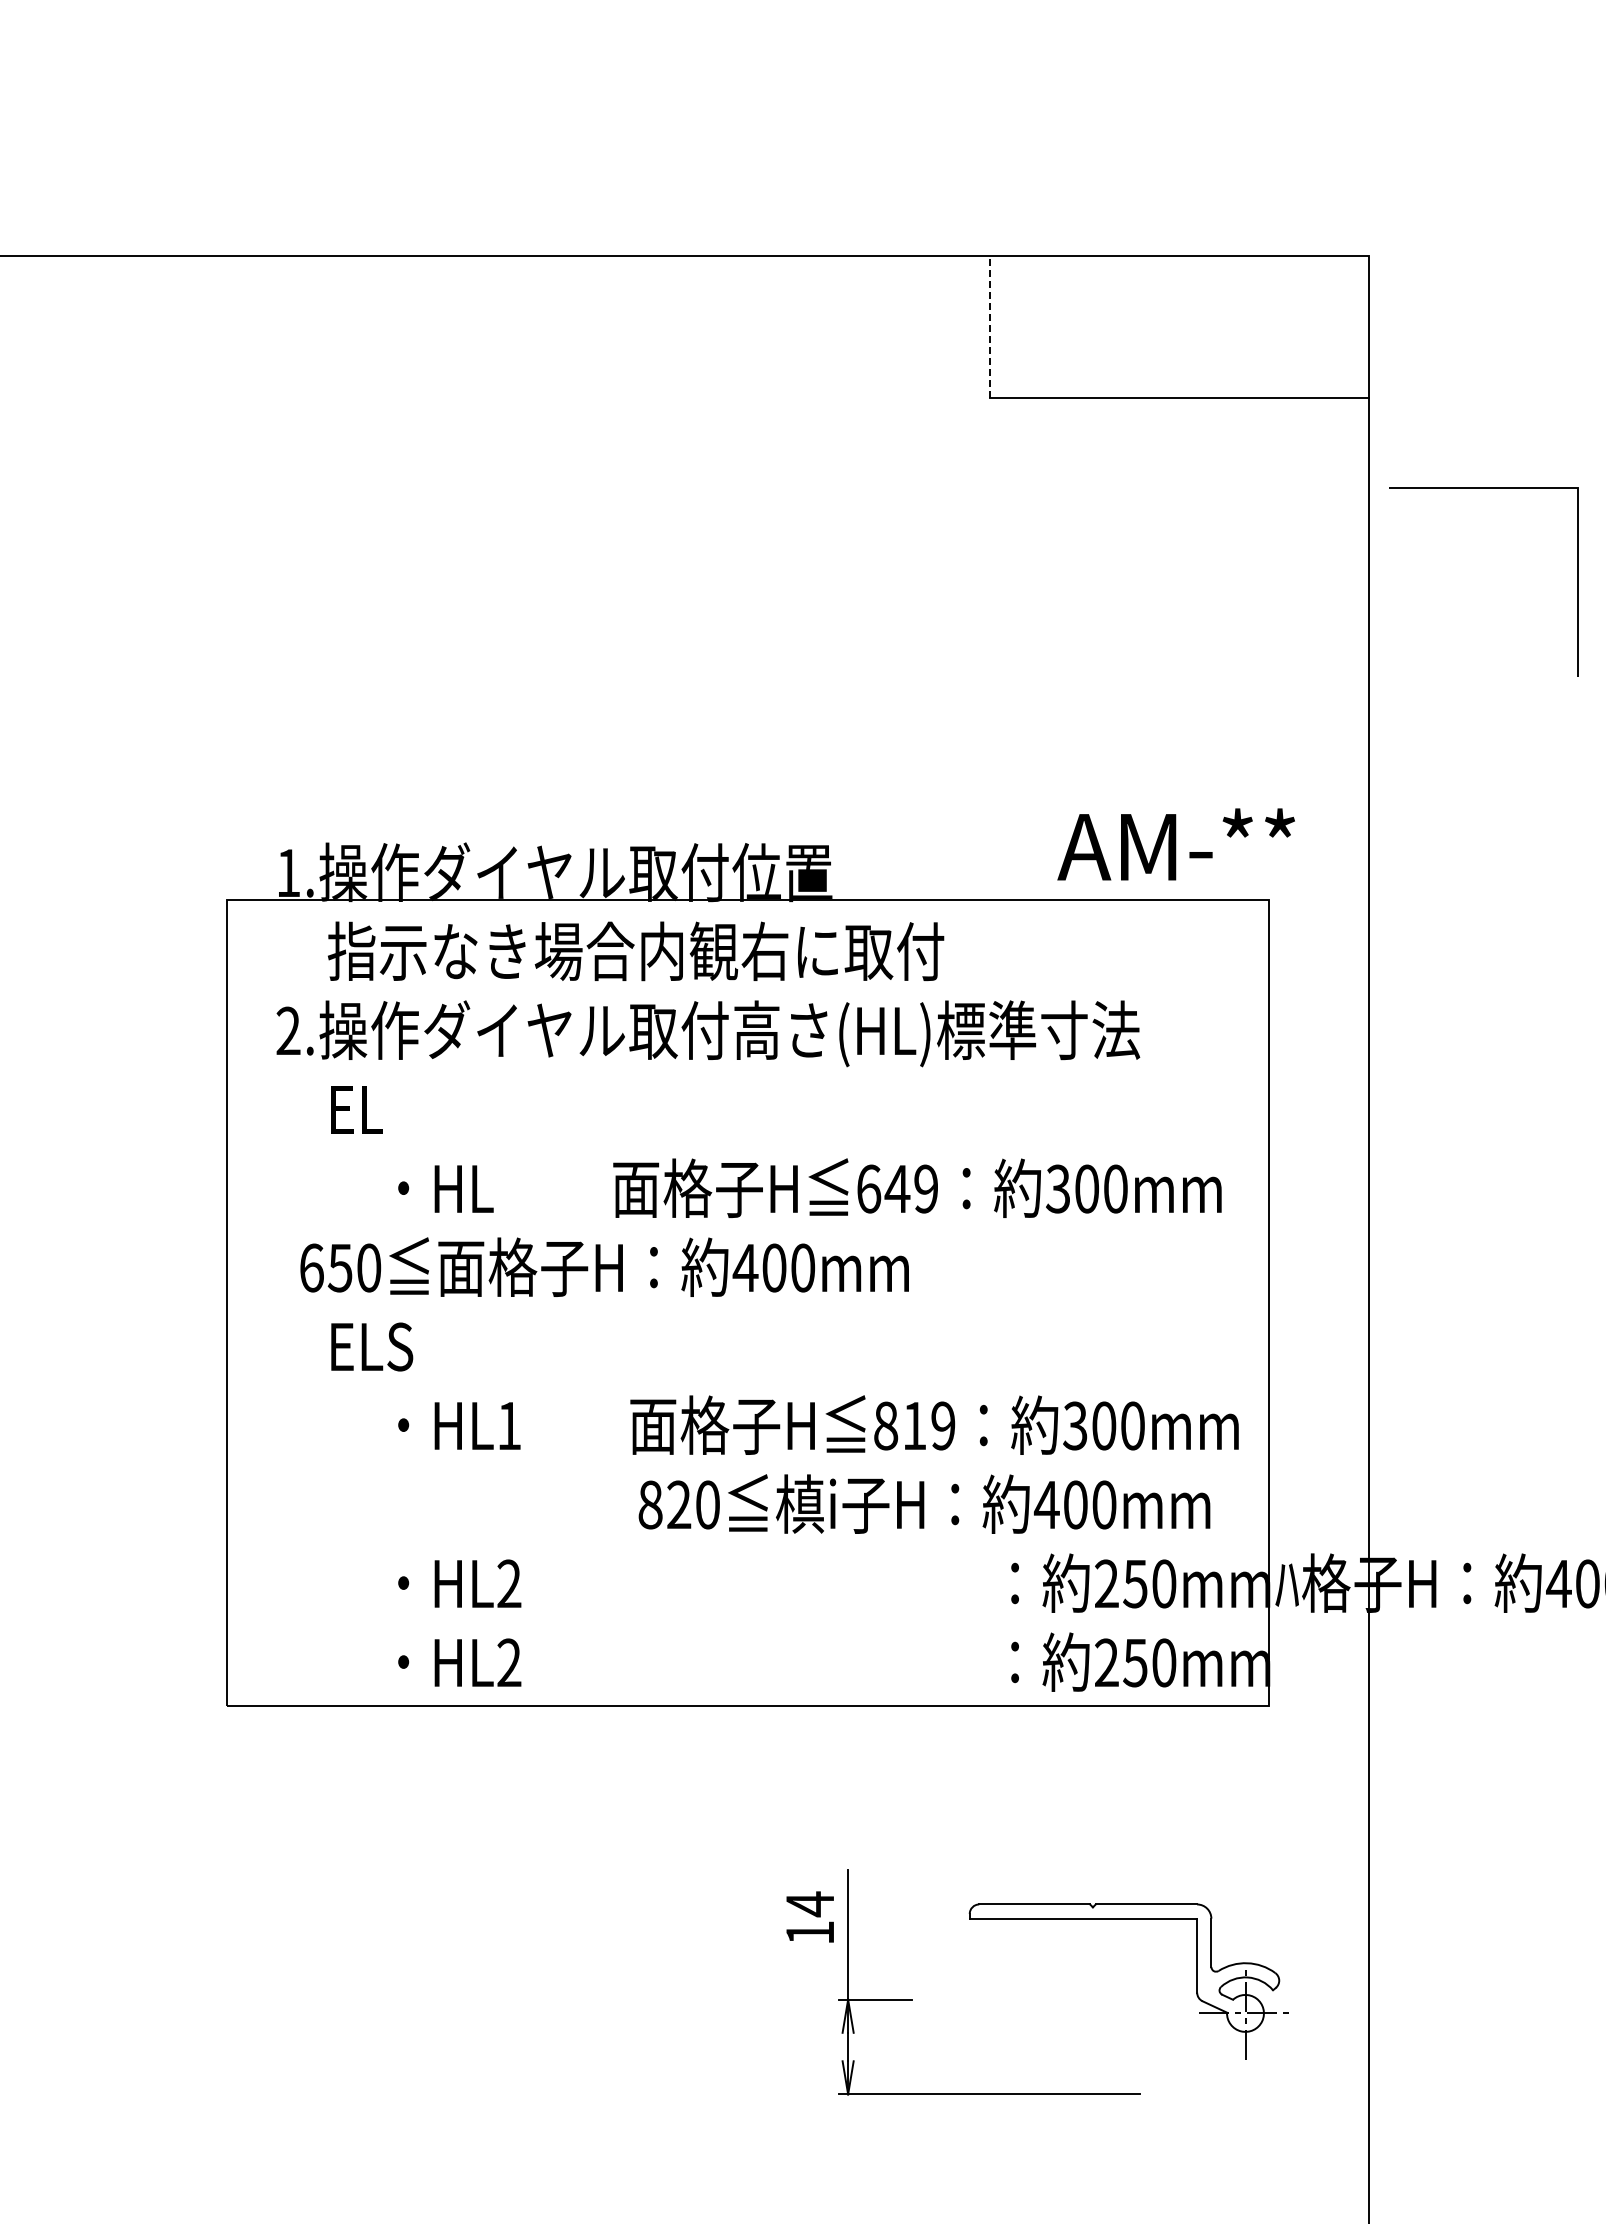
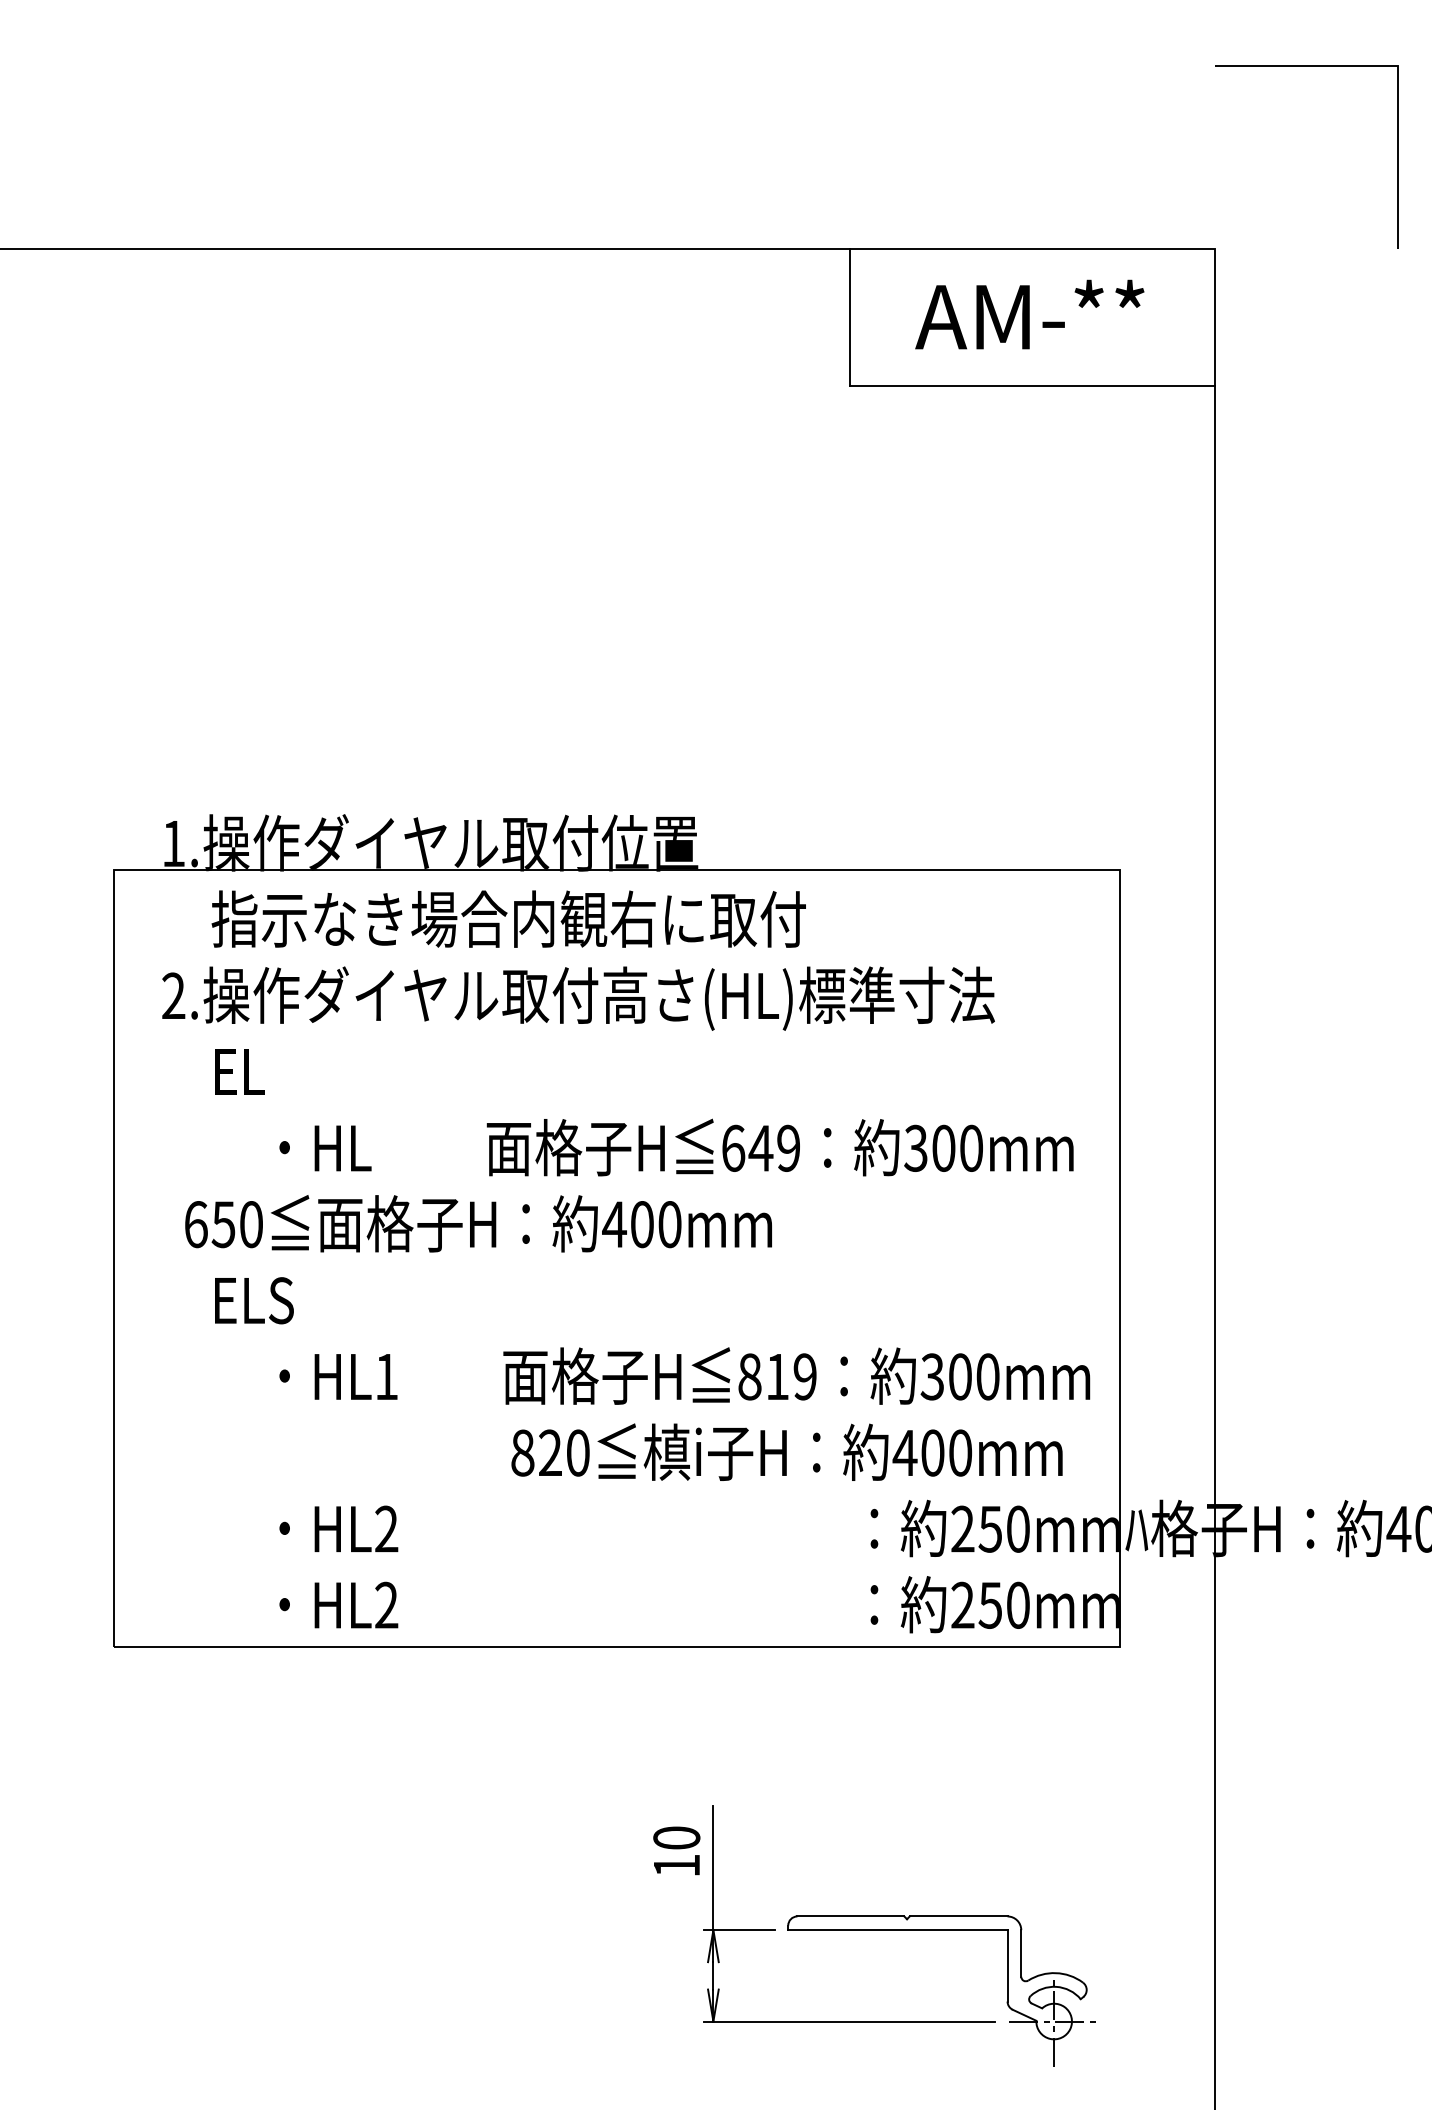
line: (989, 326) -> (849, 316), dashed -> solid
line: (1483, 488) -> (1306, 66), moved
text: (1175, 844) -> (1029, 314), moved
text: (809, 1904) -> (676, 1838), 14 -> 10
part: (1128, 1919) -> (941, 1930), moved

